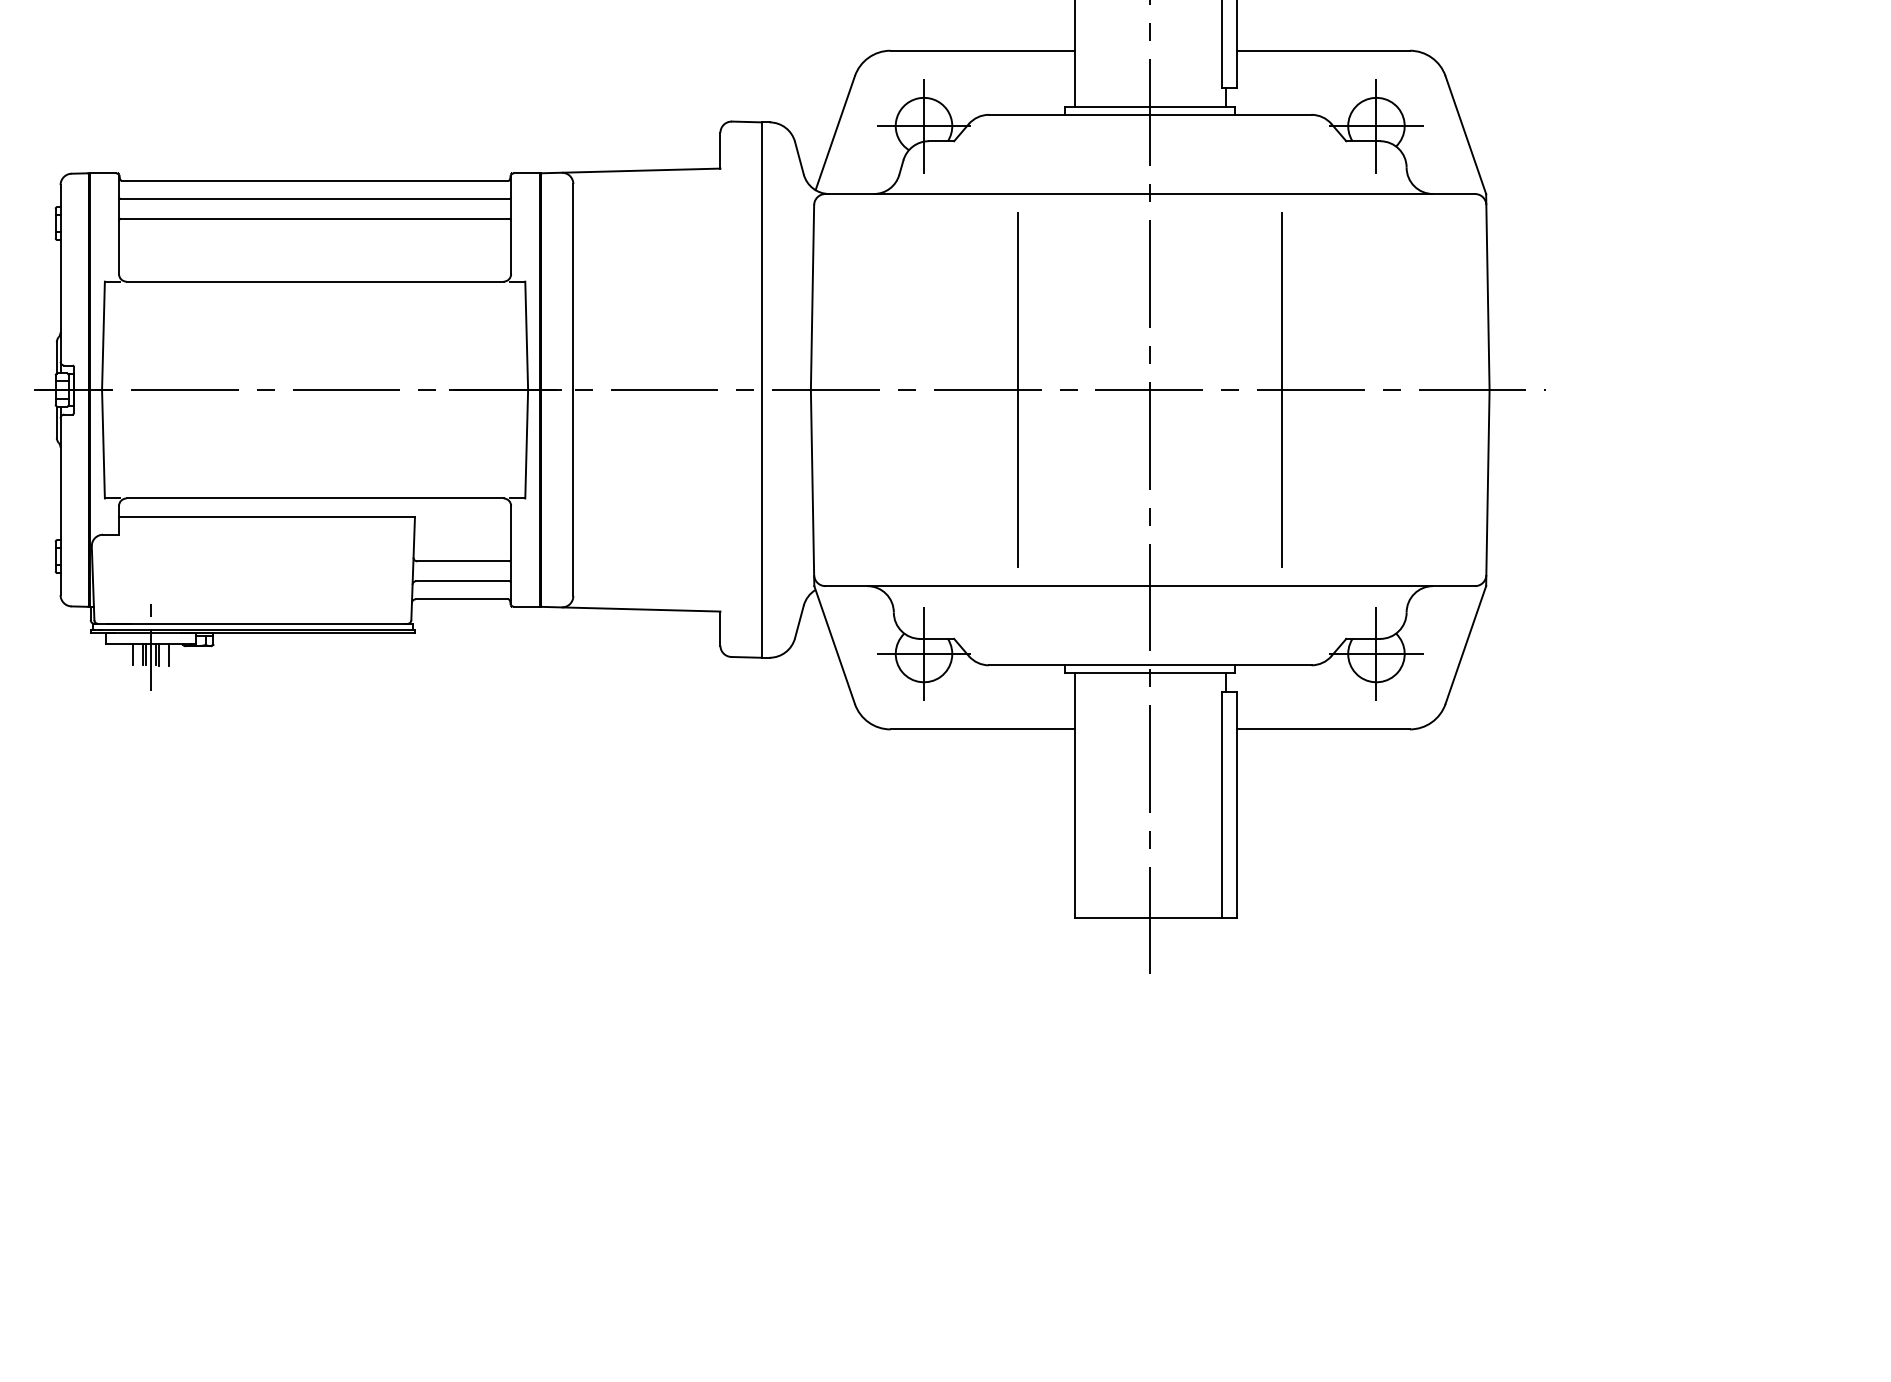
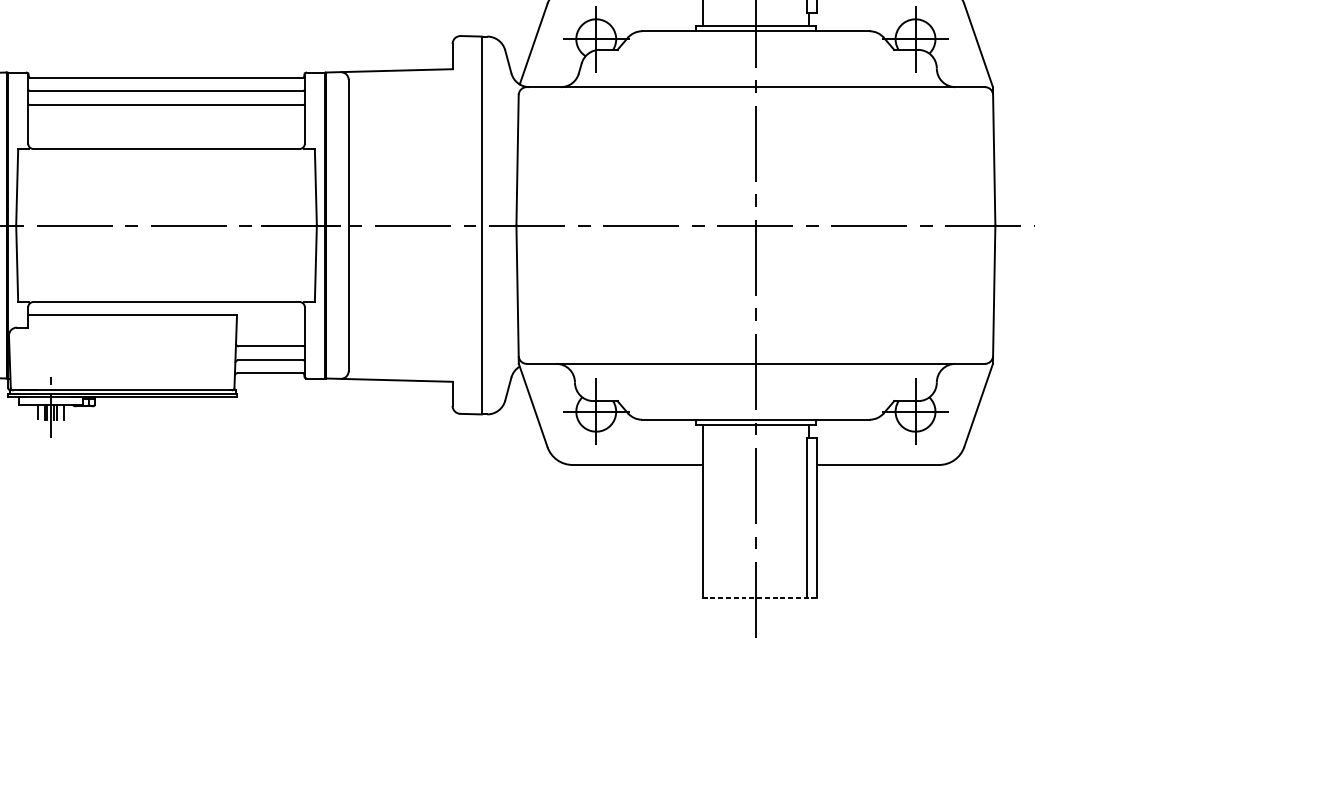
line: (1018, 389) -> (662, 225), removed
line: (1282, 389) -> (849, 225), removed
line: (1156, 917) -> (760, 597), solid -> dashed

